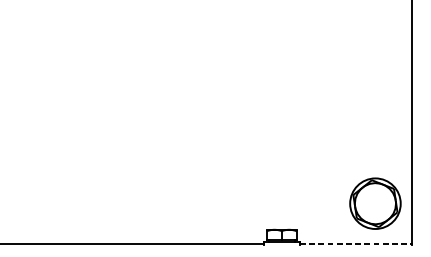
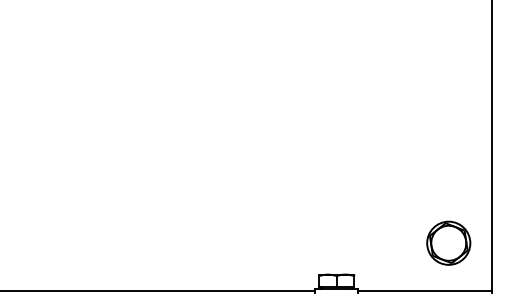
part: (375, 202) -> (448, 242), size x0.71
line: (356, 243) -> (425, 291), dashed -> solid

